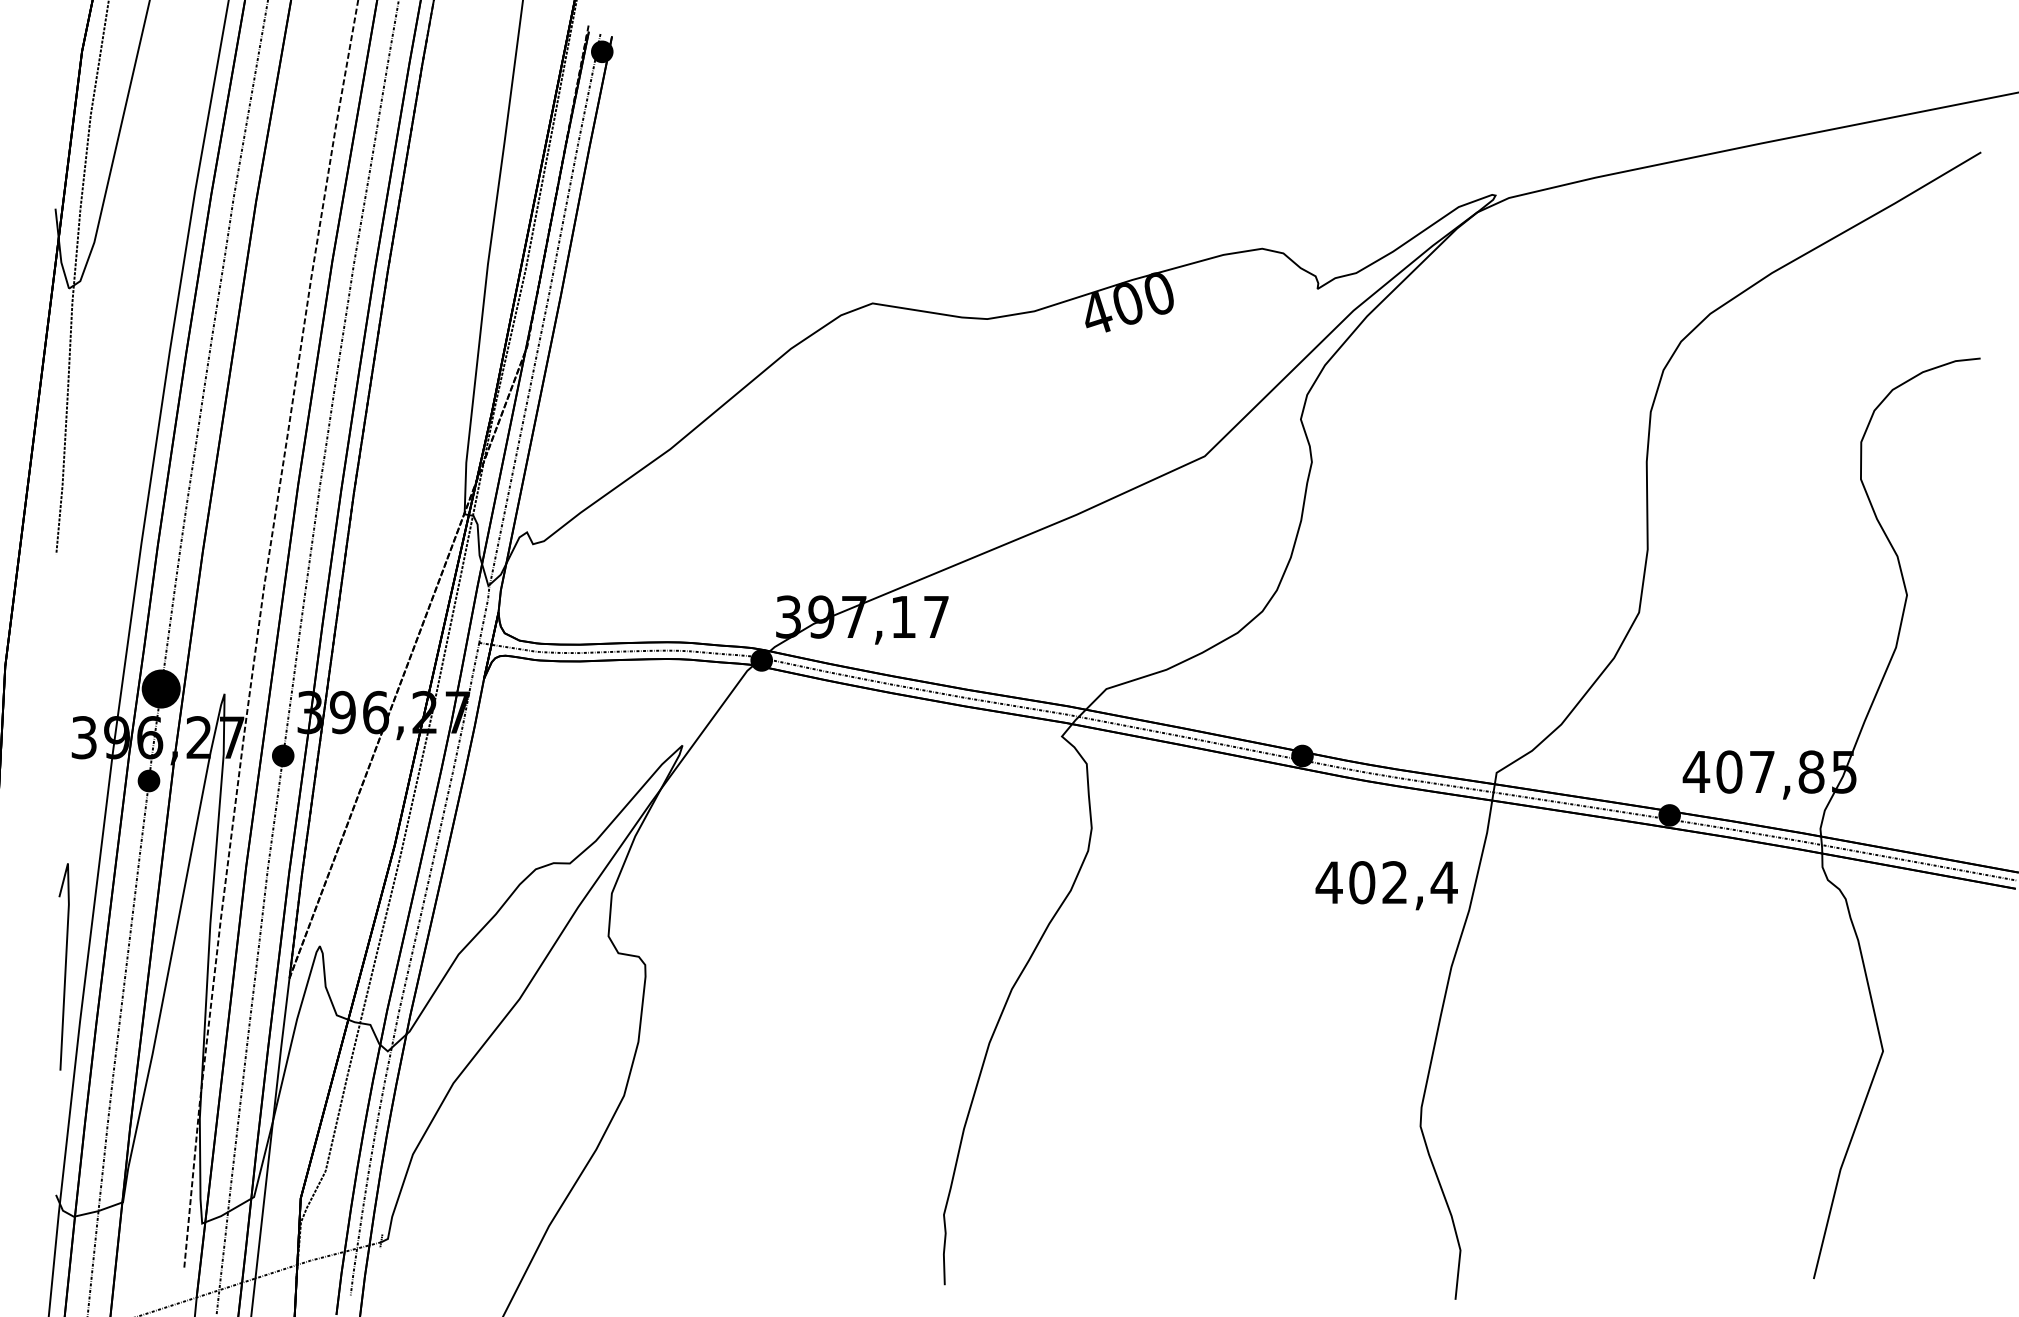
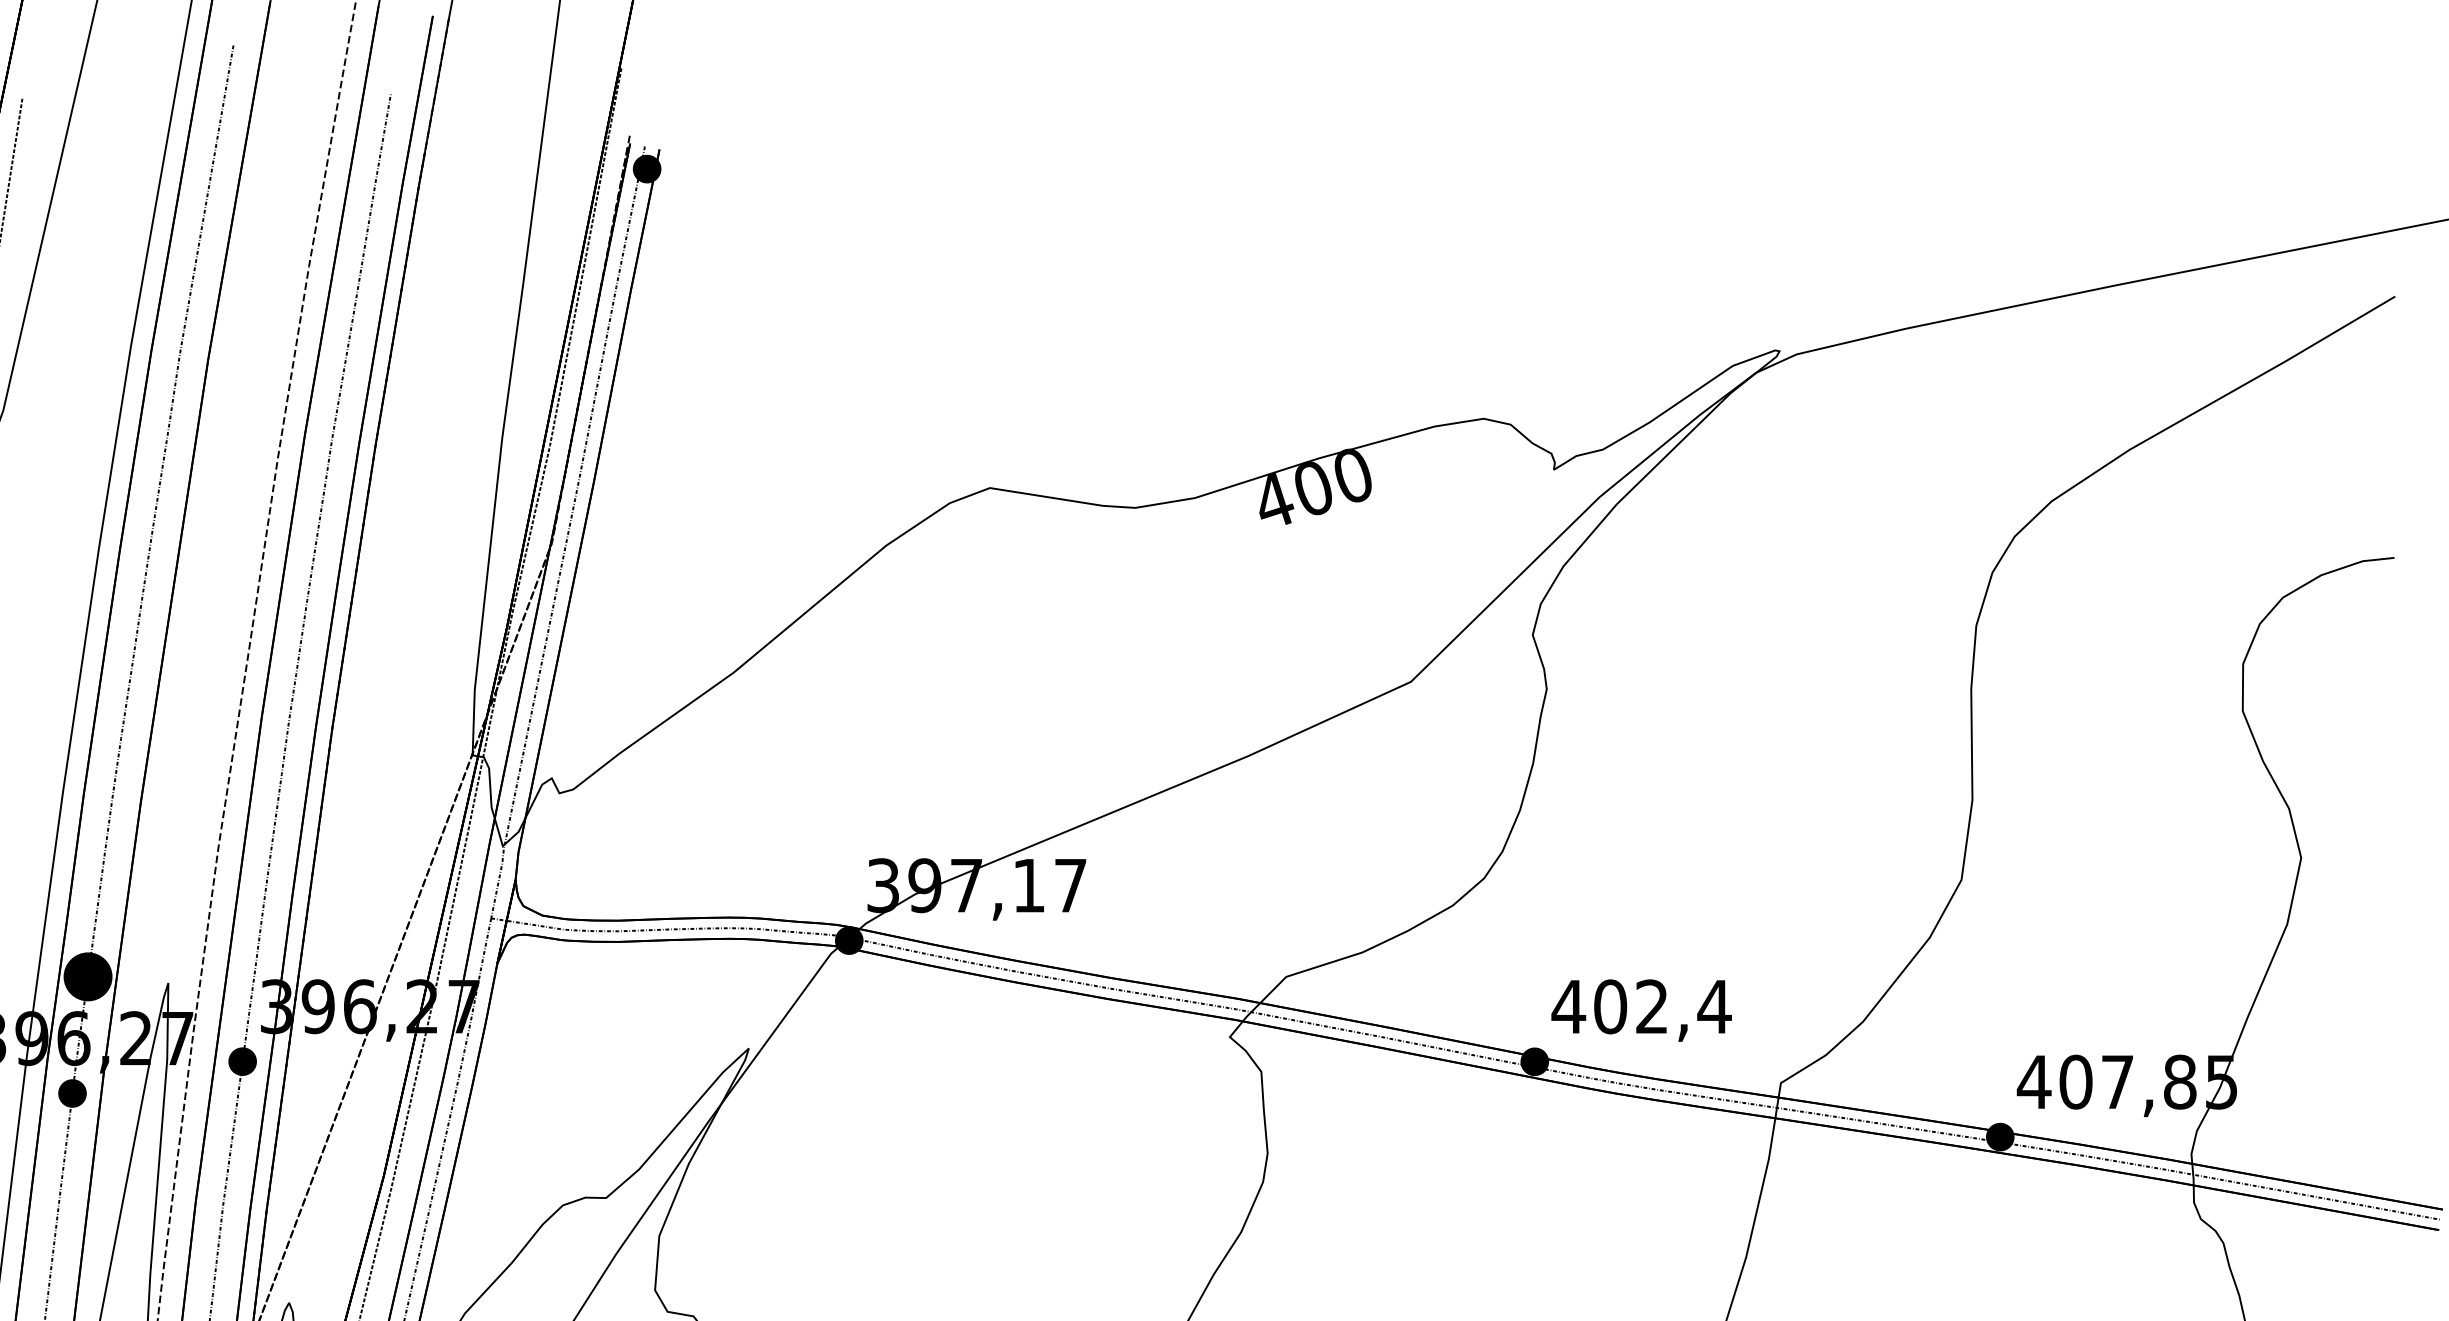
text: (1386, 885) -> (1641, 1010), moved

